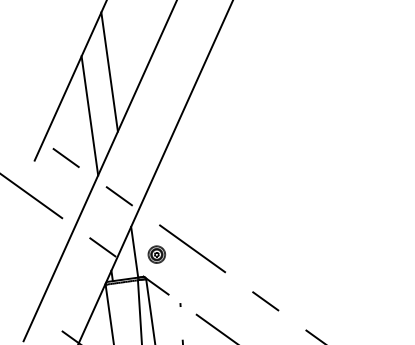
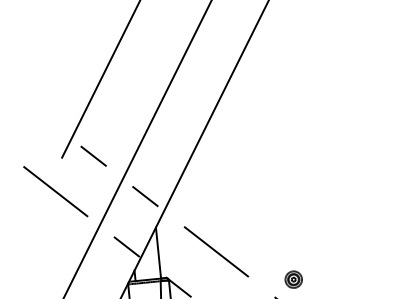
line: (109, 71) -> (140, 71), removed
line: (89, 115) -> (118, 114), removed
part: (156, 254) -> (293, 279), moved

